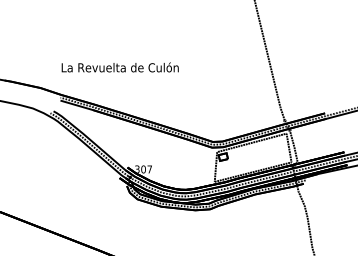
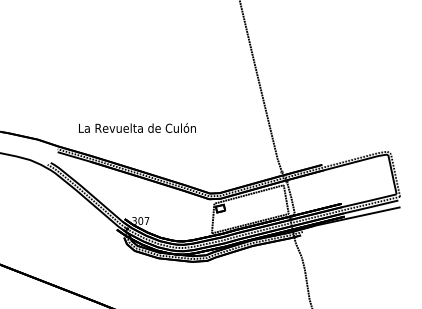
text: (120, 66) -> (137, 127), moved

